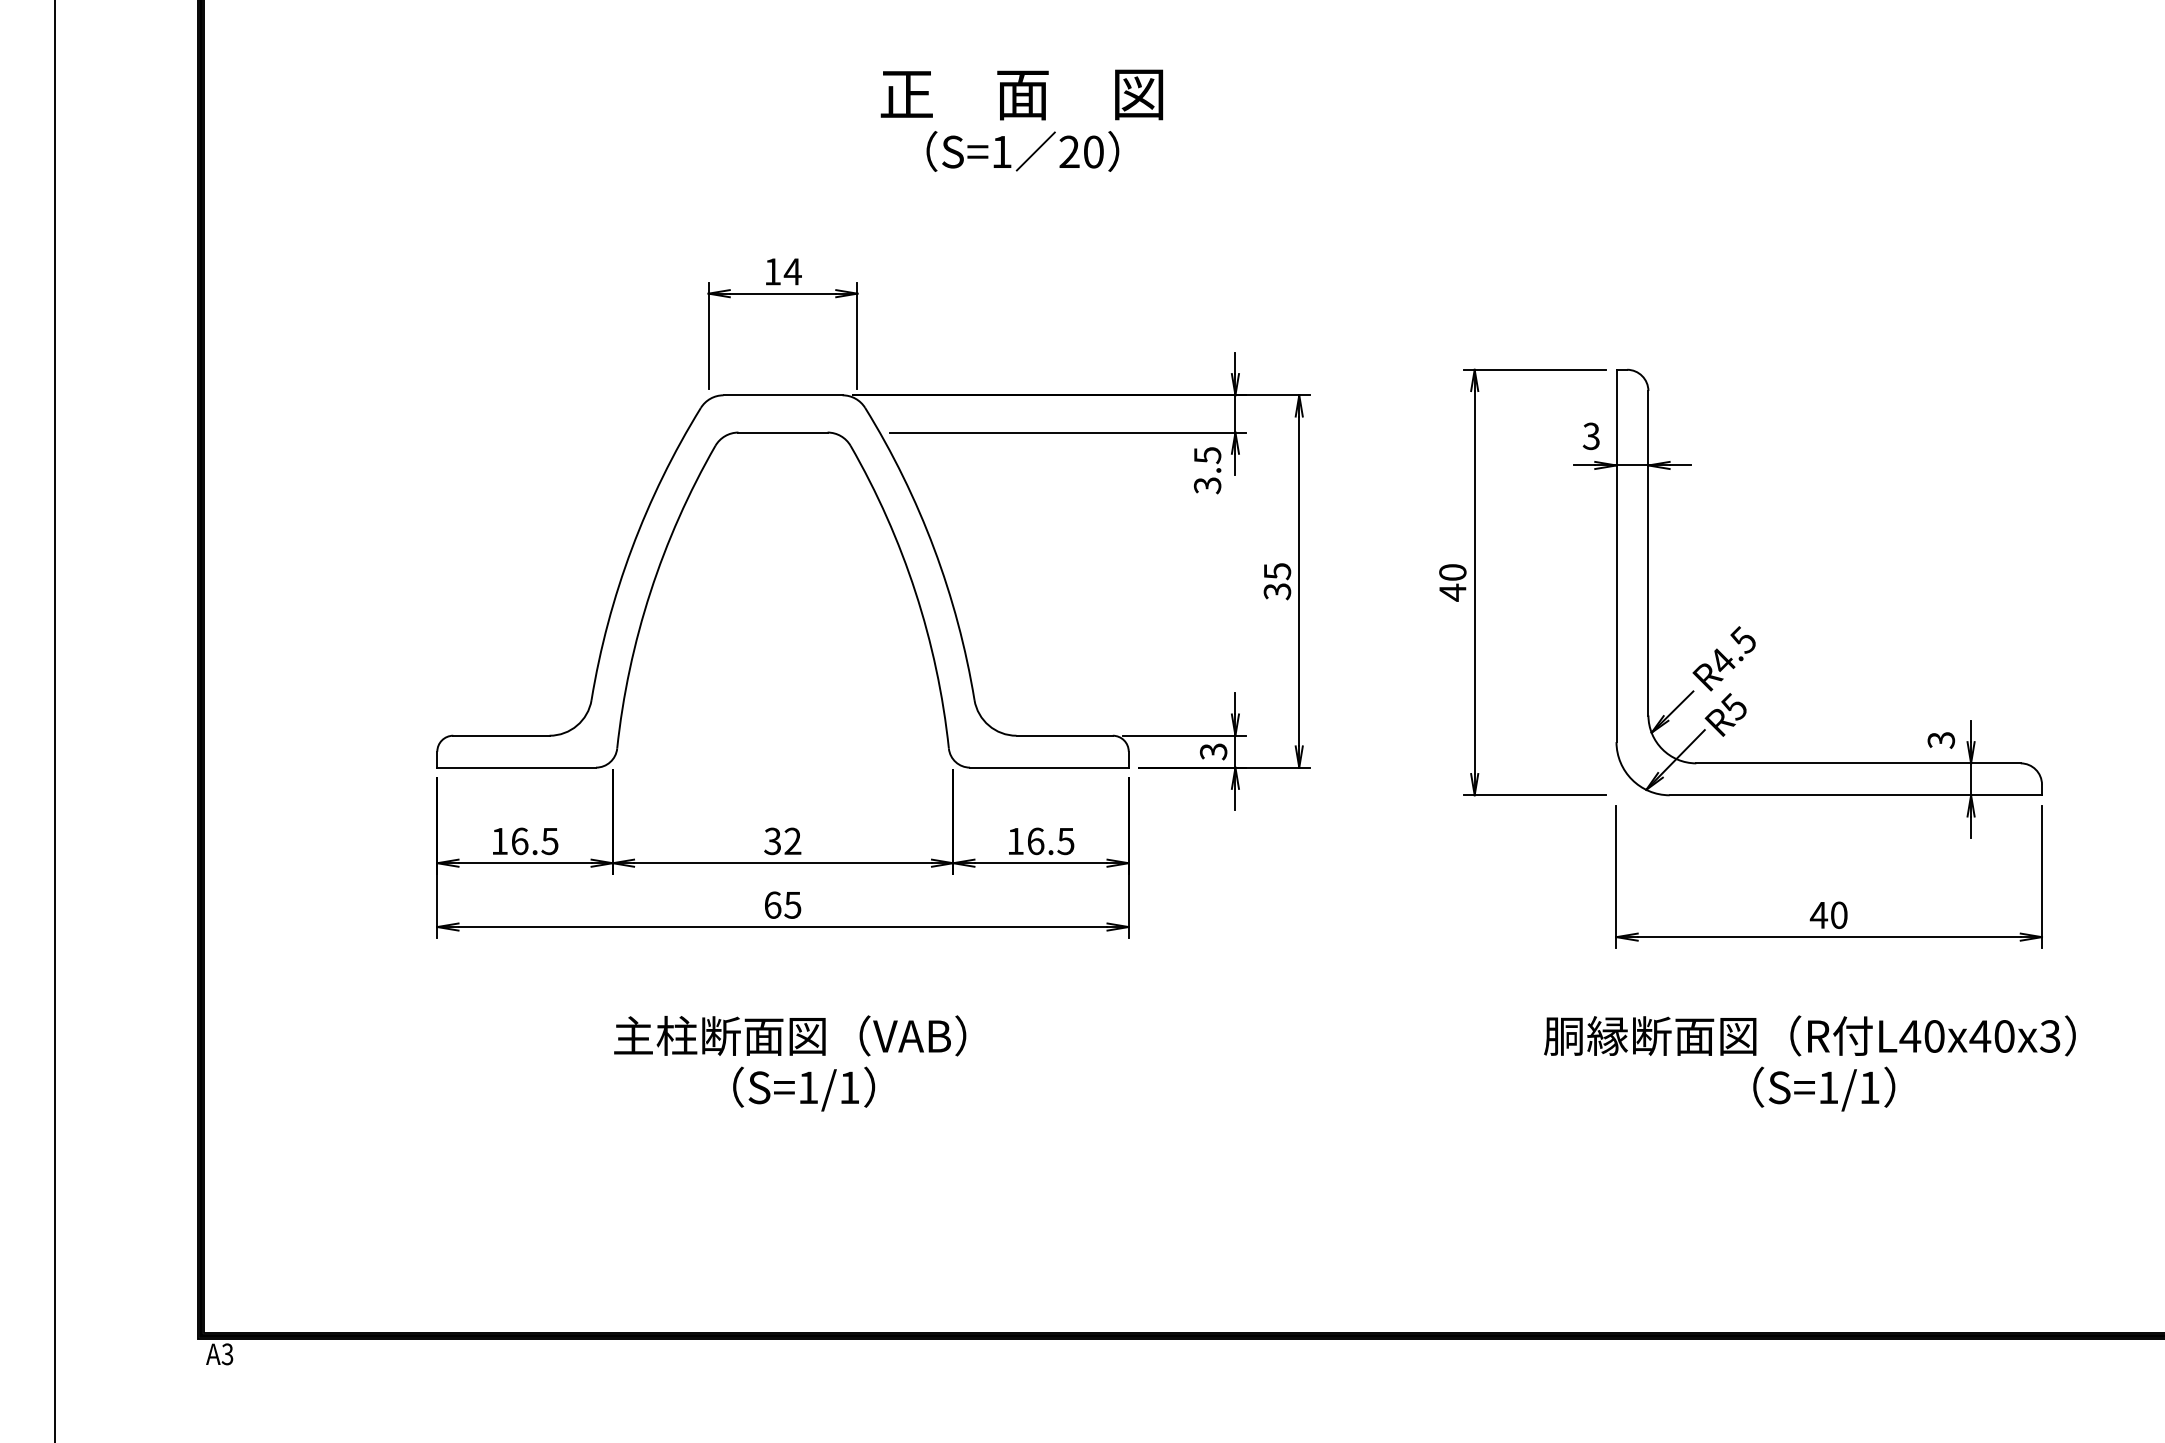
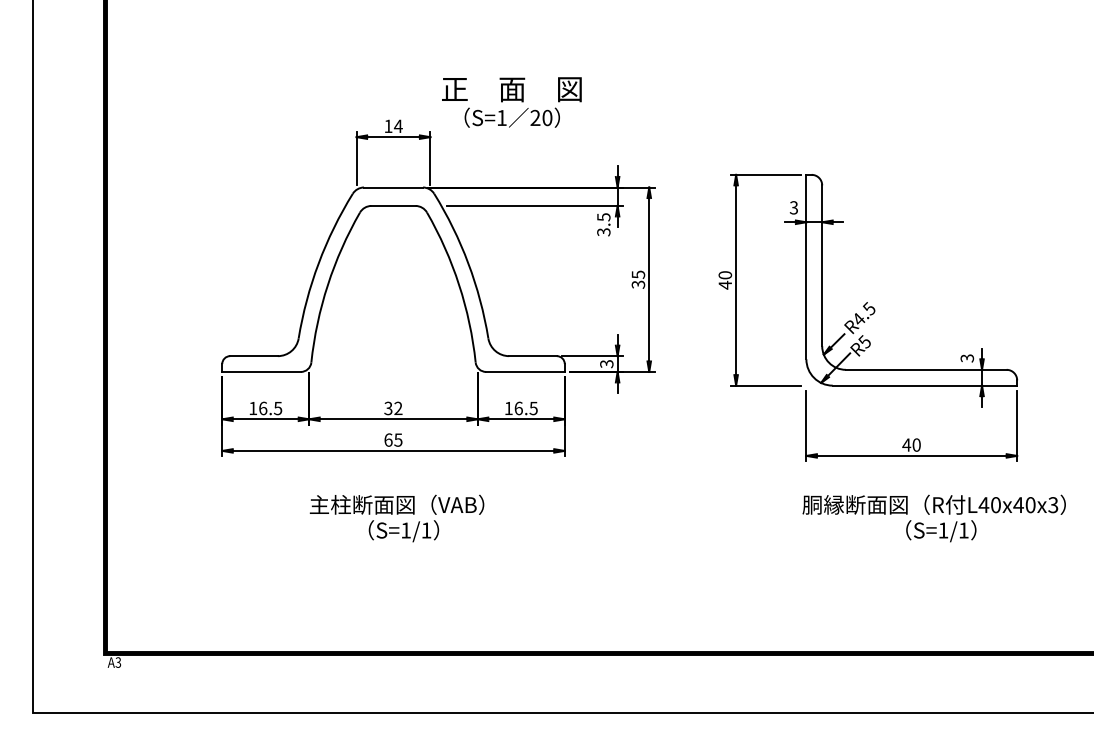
text: (1021, 120) -> (511, 102), moved
text: (1808, 1063) -> (933, 518), moved

